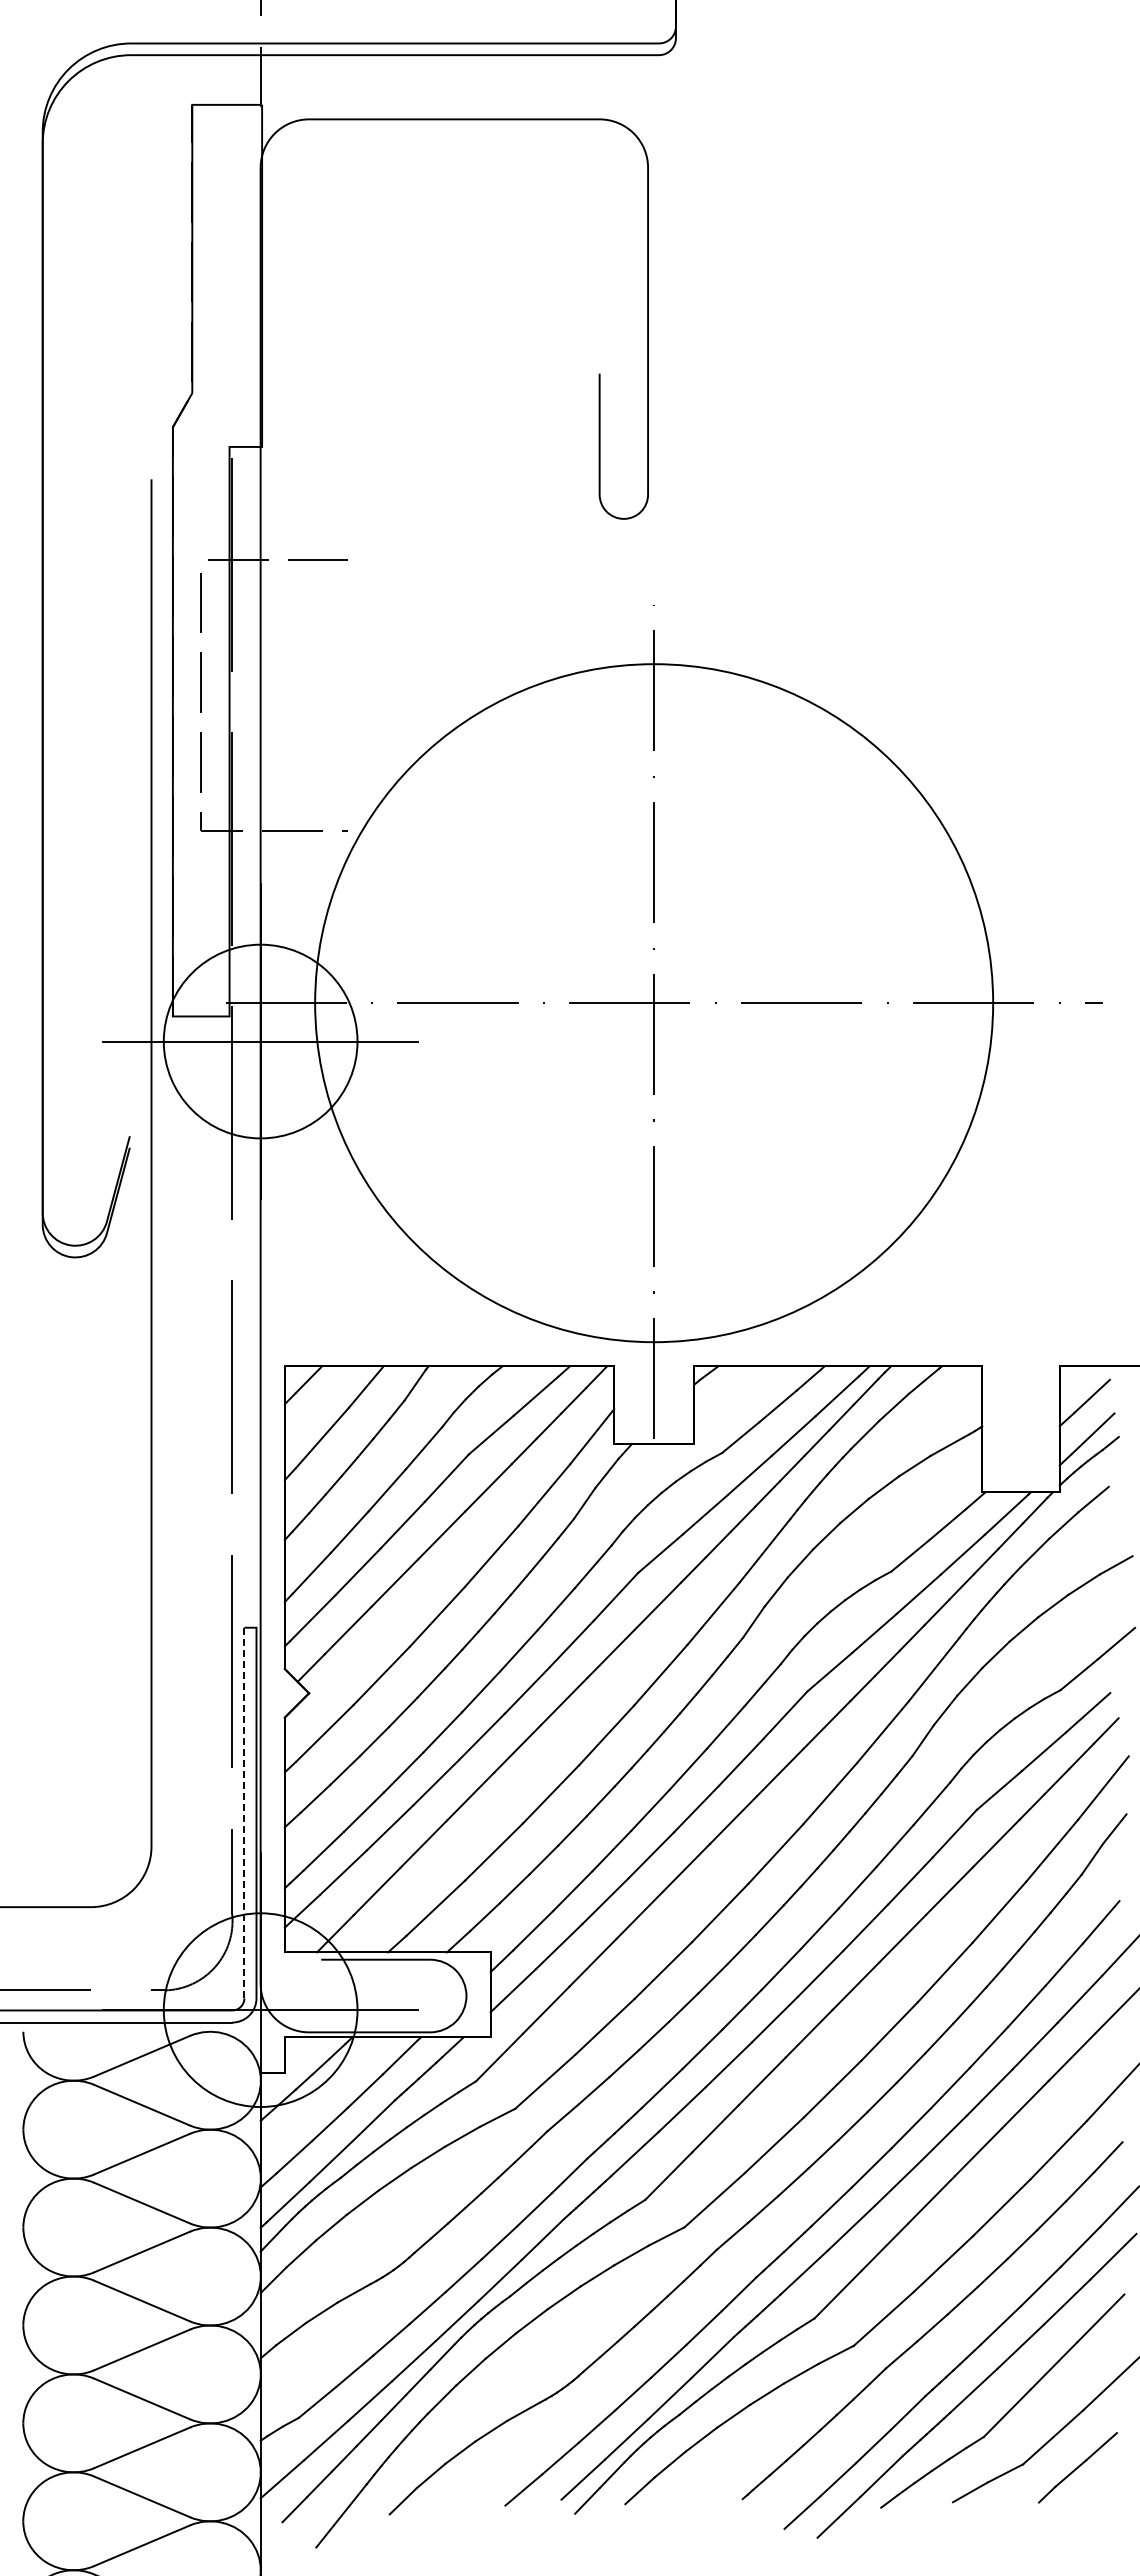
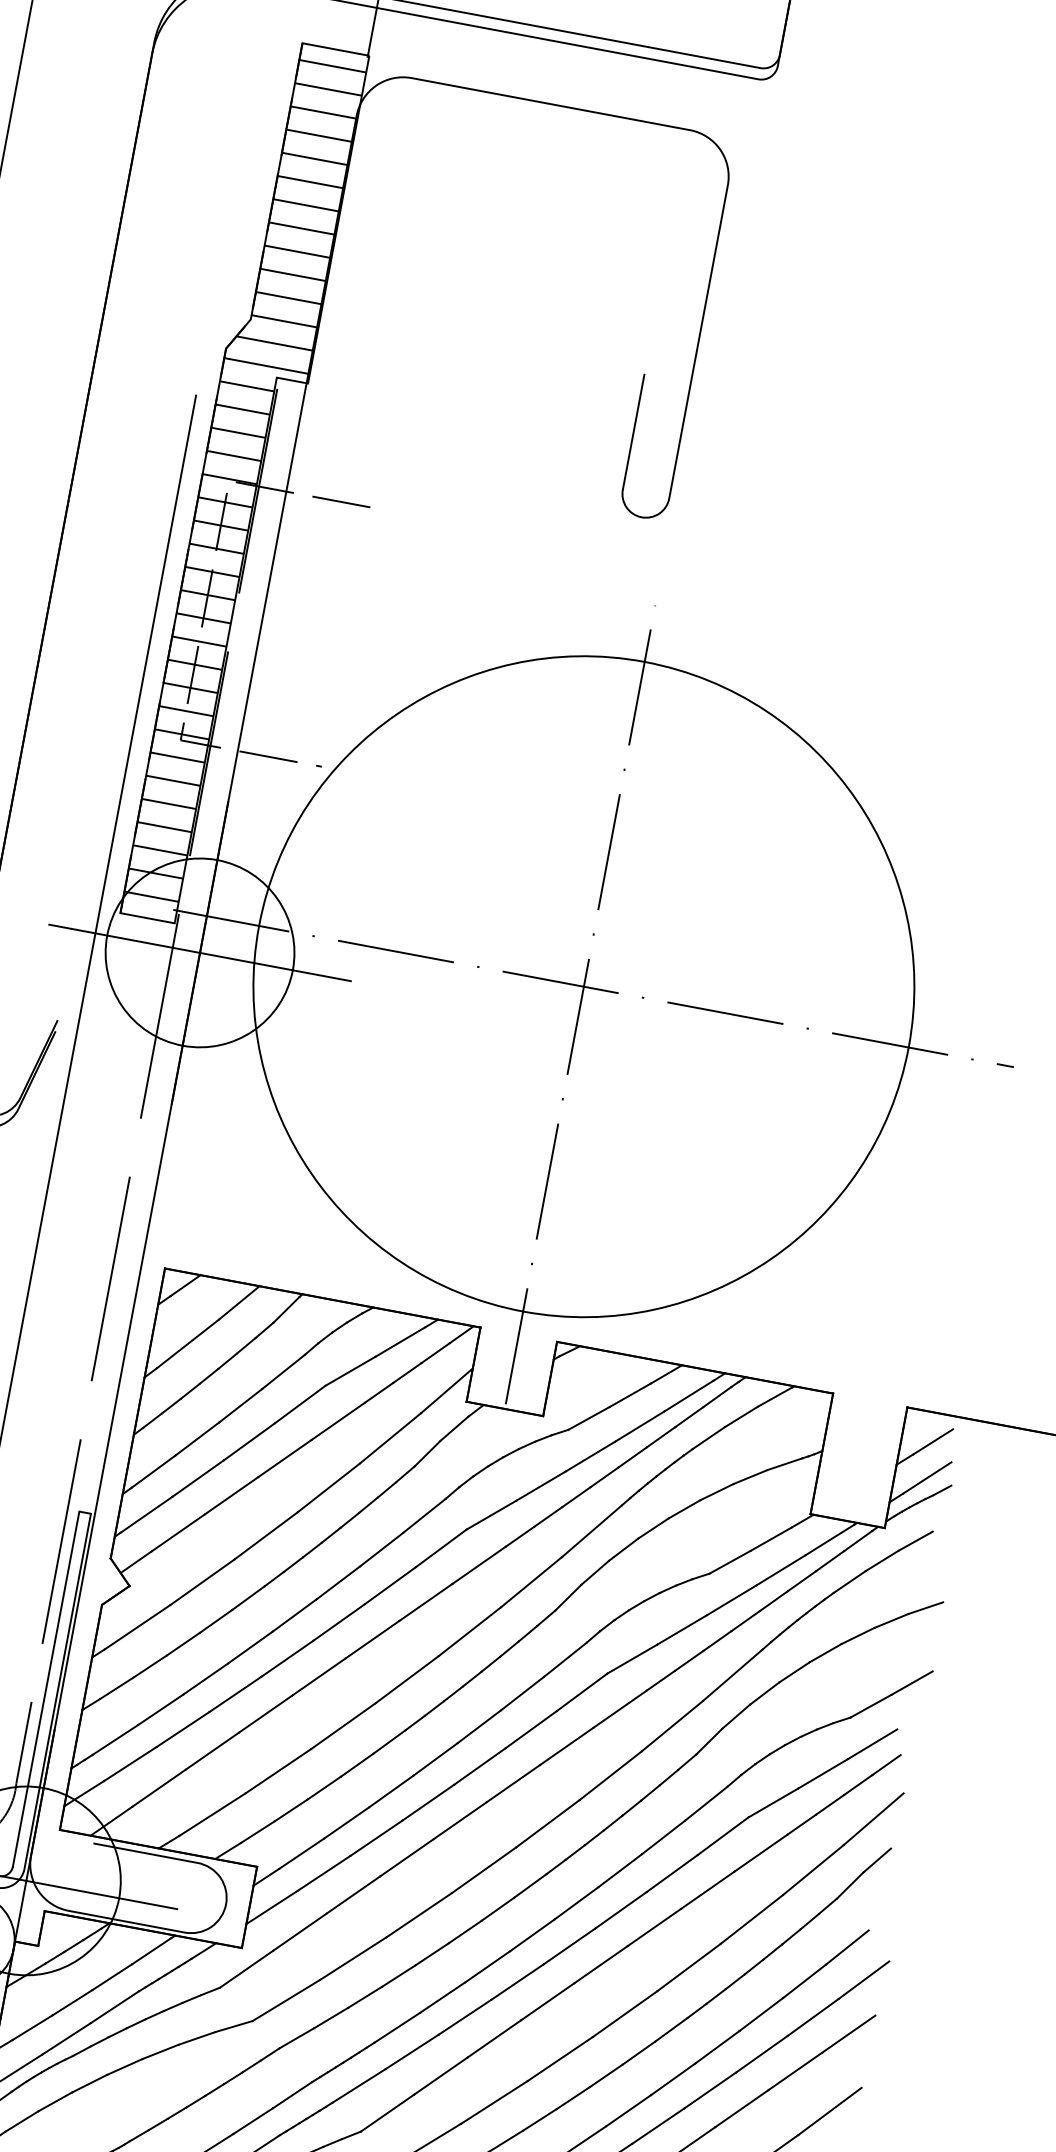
hatch: (217, 558) -> (245, 482), added
line: (244, 1813) -> (46, 1689), dashed -> solid

